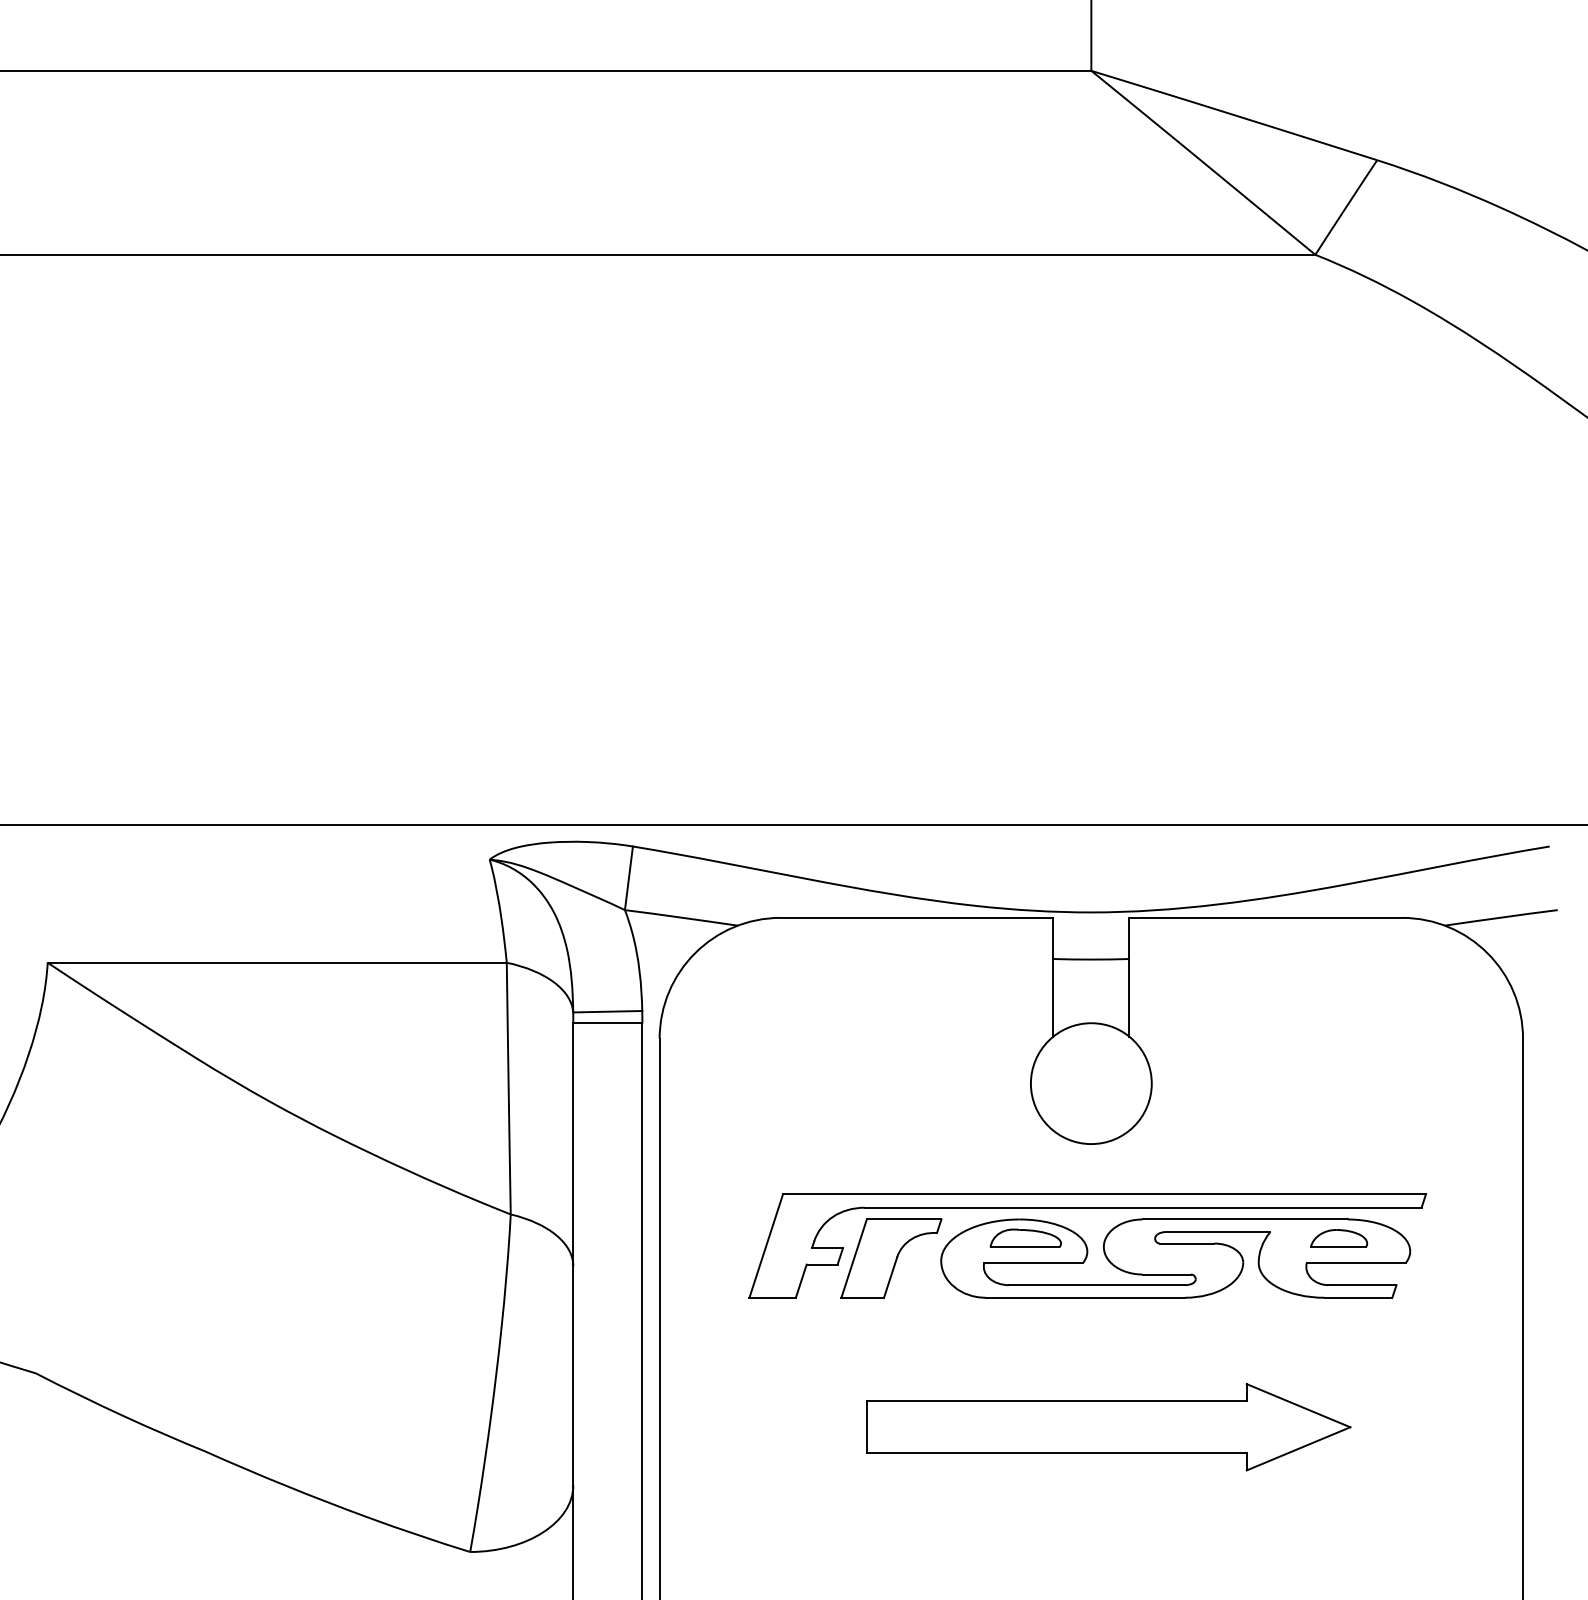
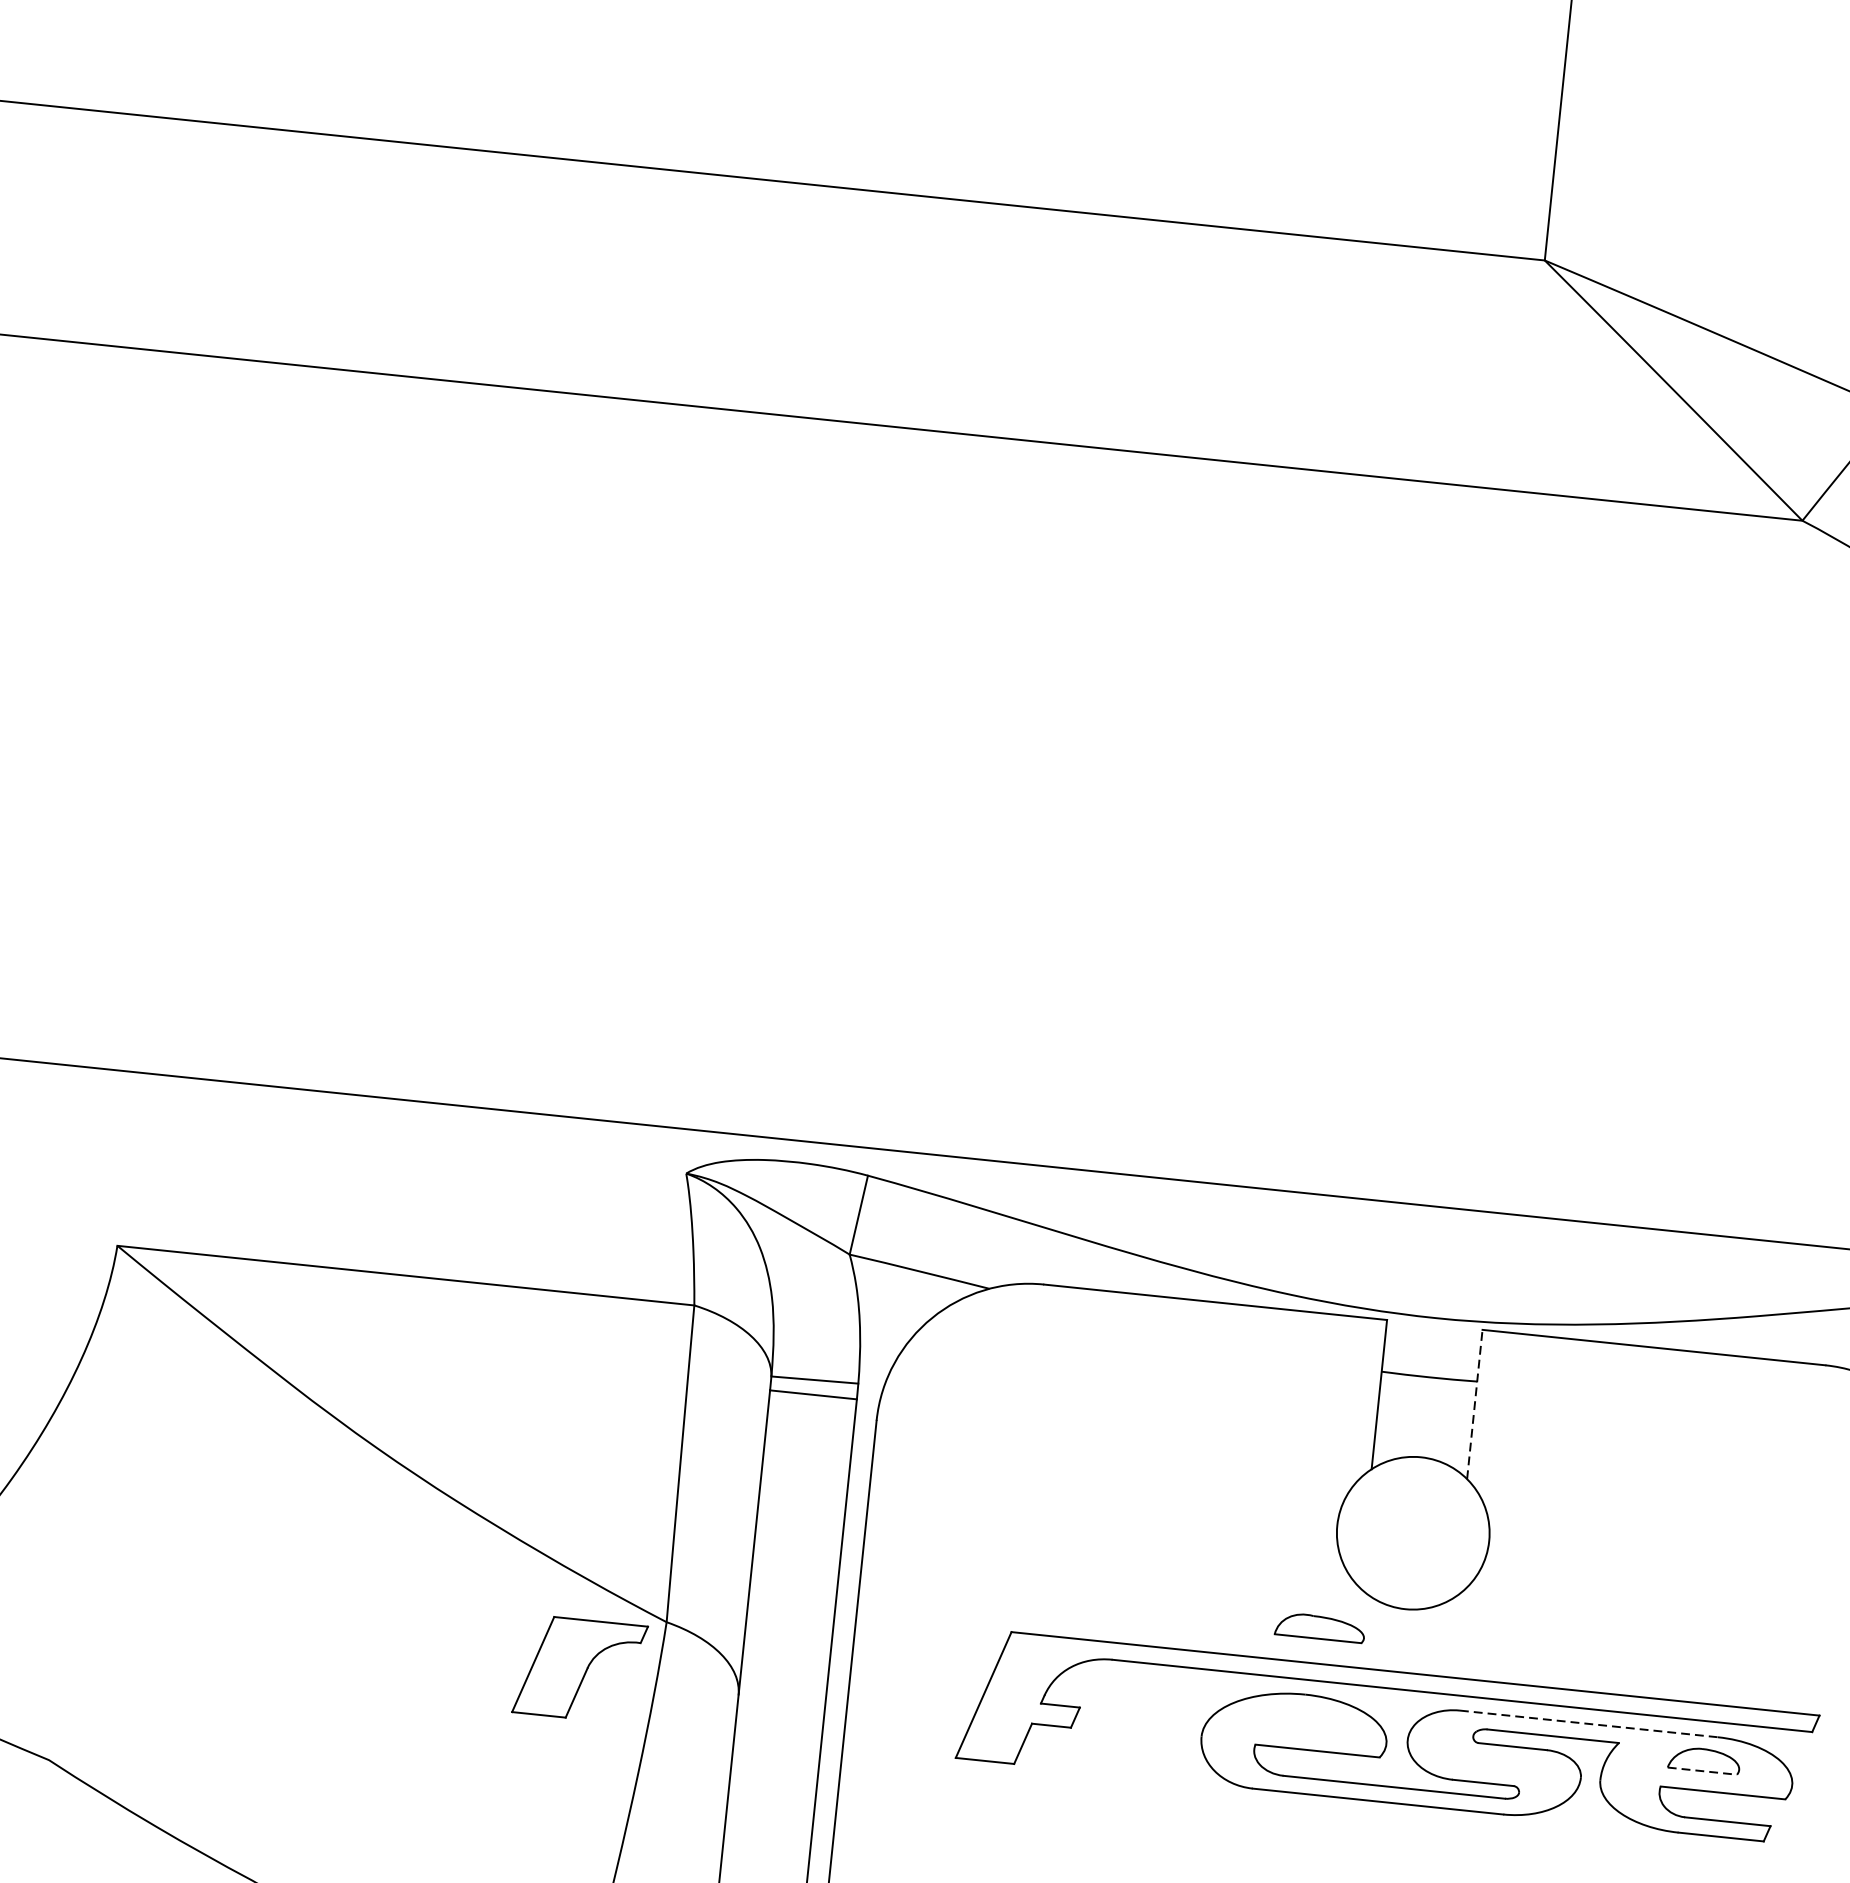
line: (1129, 976) -> (1475, 1403), solid -> dashed
line: (1245, 1219) -> (1589, 1723), solid -> dashed
part: (1025, 1237) -> (1320, 1626), moved
line: (1338, 1247) -> (1702, 1771), solid -> dashed
part: (891, 1258) -> (580, 1669), moved

